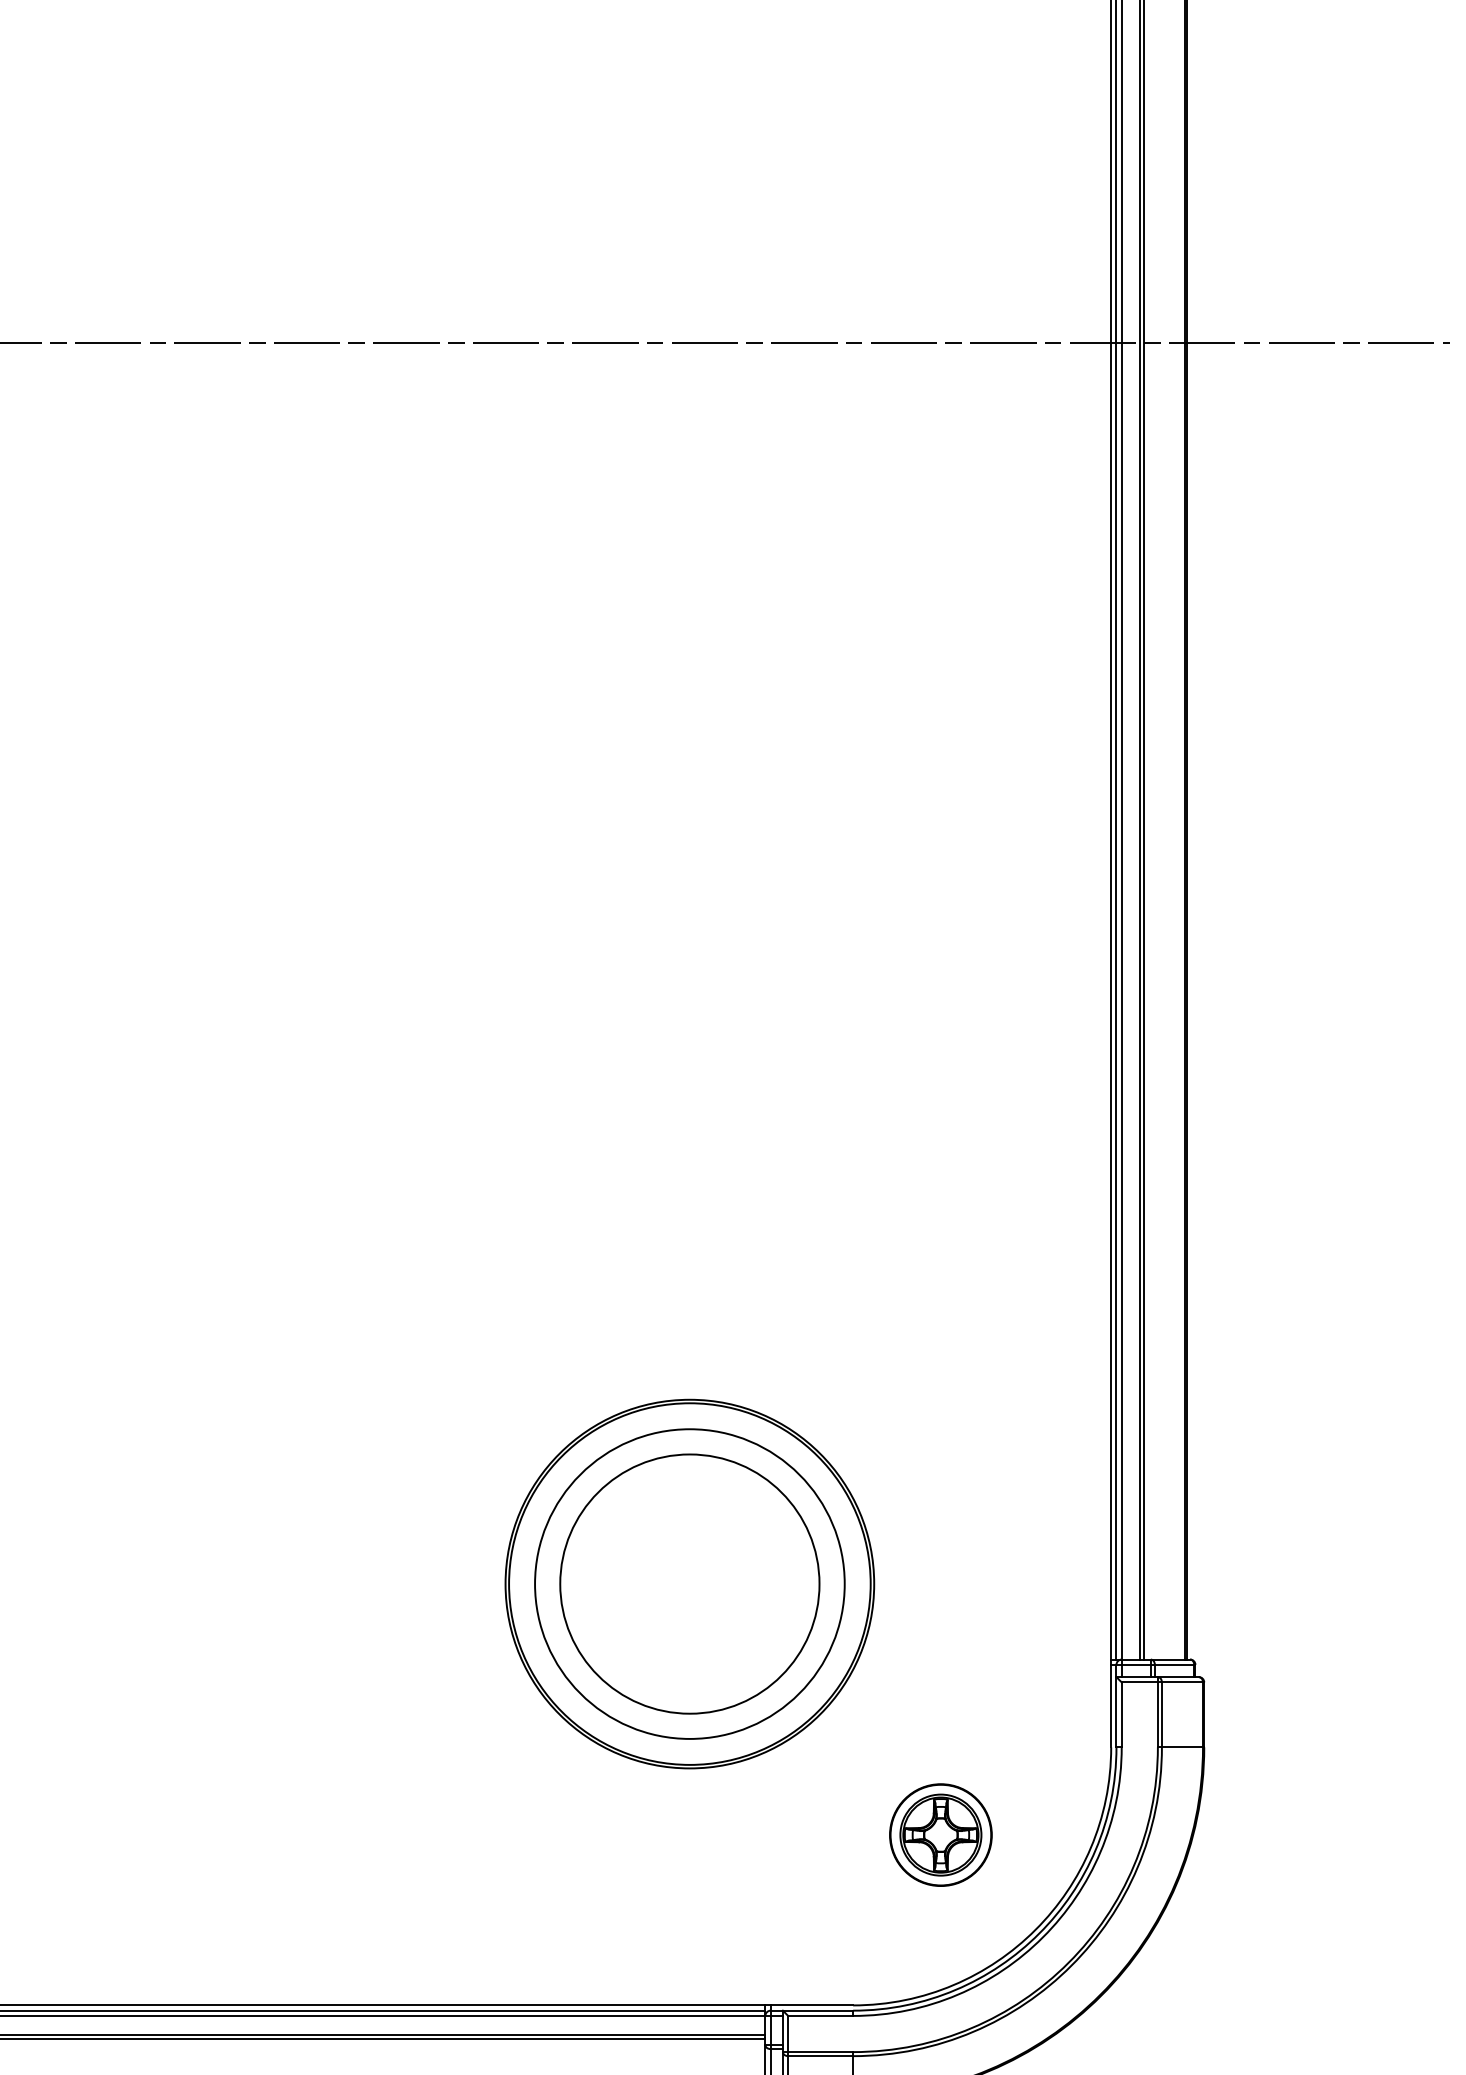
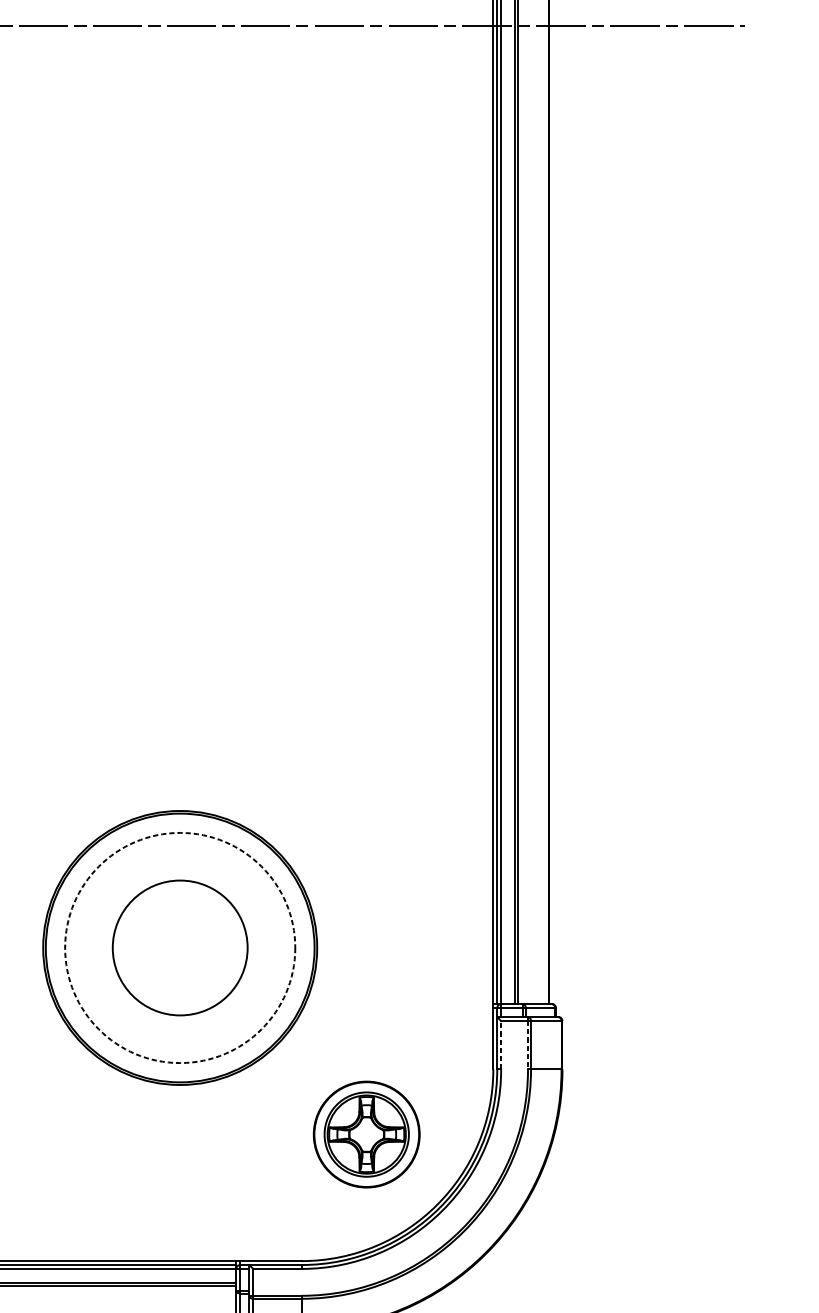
circle: (689, 1583) -> (179, 947), size x0.7
circle: (689, 1583) -> (179, 947), solid -> dashed
line: (1121, 1714) -> (500, 1044), solid -> dashed
line: (1157, 1715) -> (527, 1045), solid -> dashed
part: (940, 1834) -> (366, 1134), size x1.4

